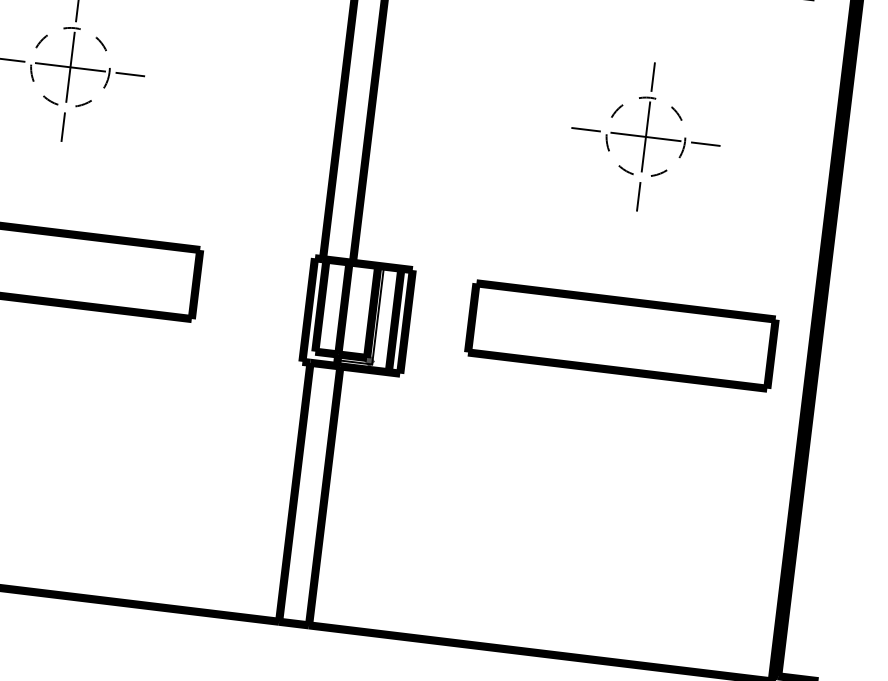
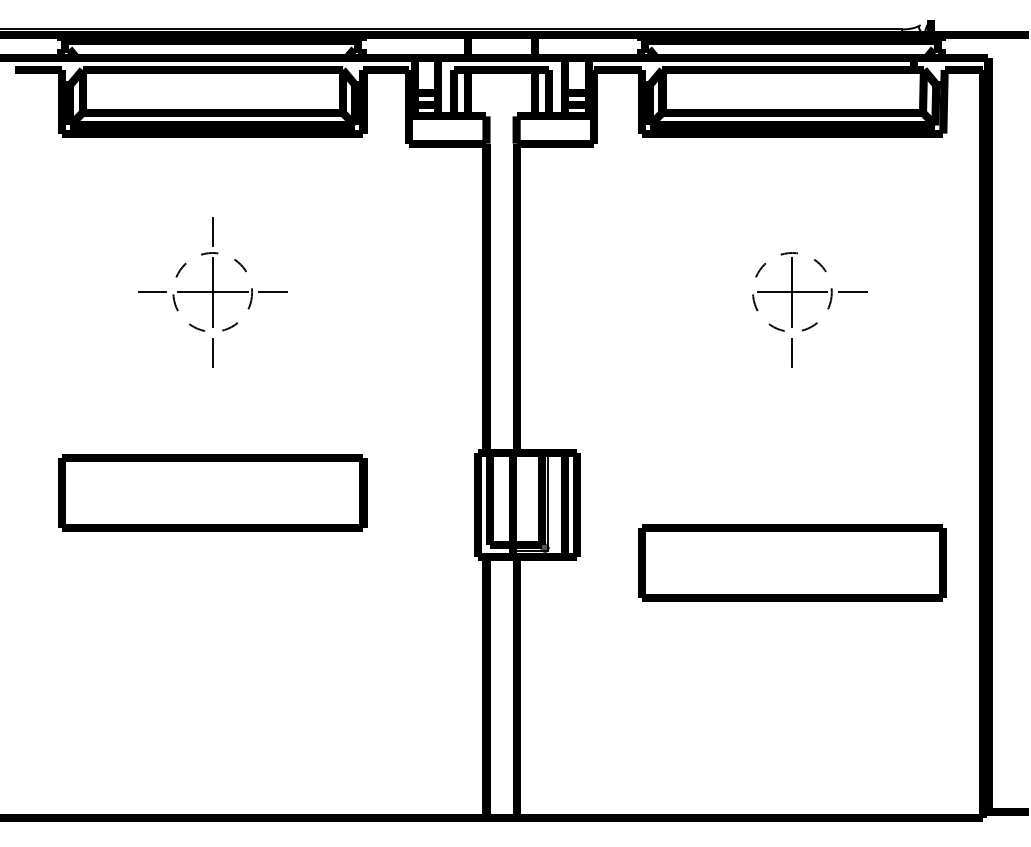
line: (653, 77) -> (792, 232), removed
line: (586, 129) -> (732, 292), removed
part: (622, 335) -> (792, 562), moved

